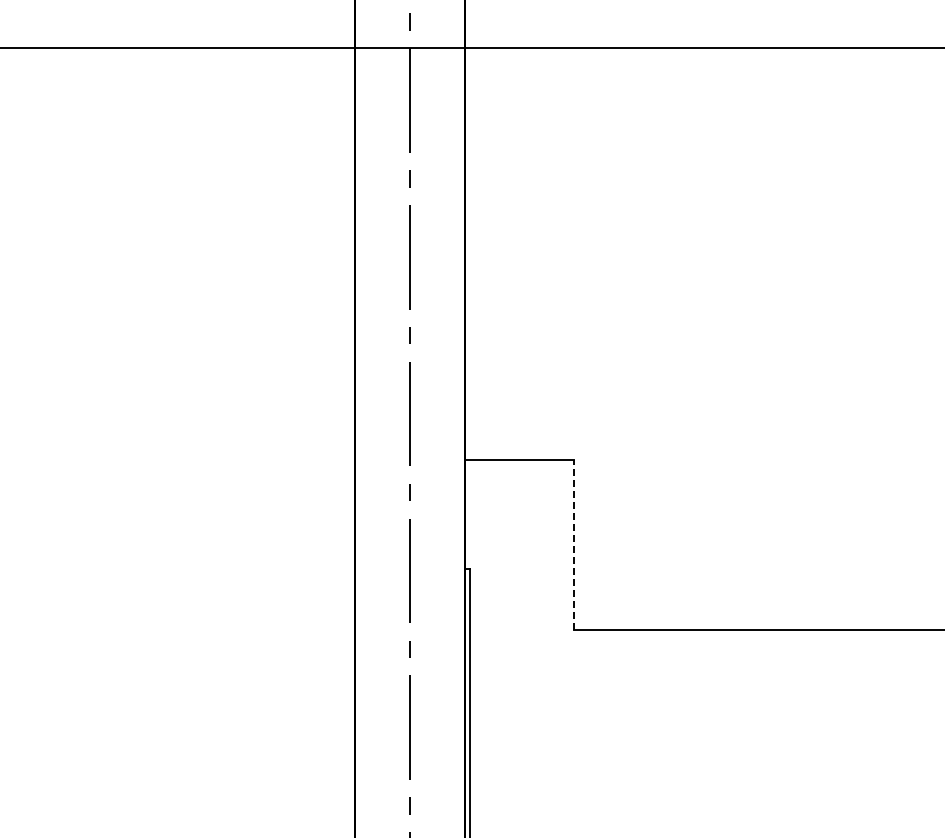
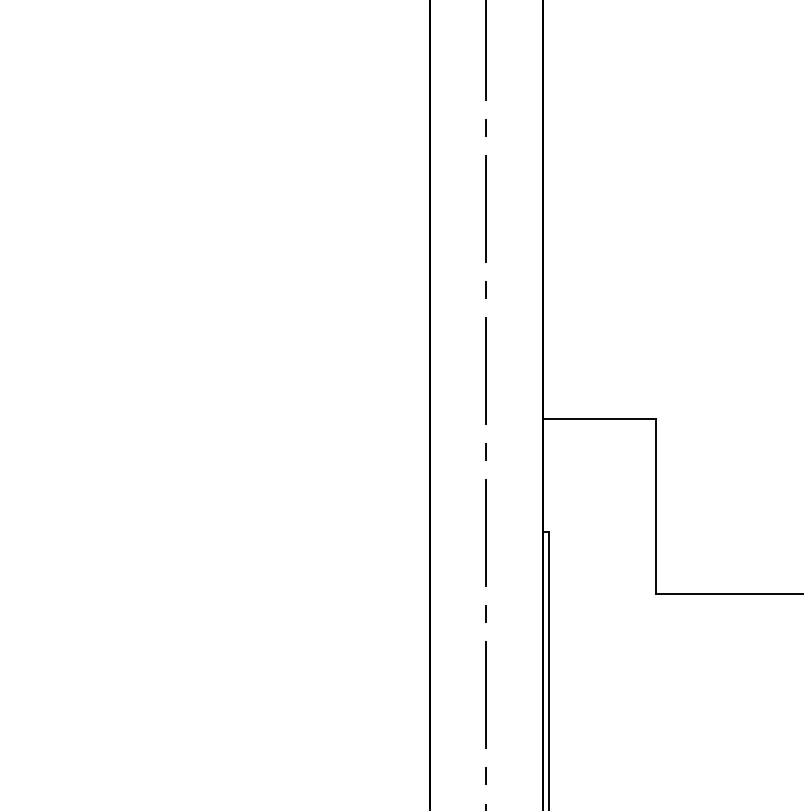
line: (574, 544) -> (656, 505), dashed -> solid

